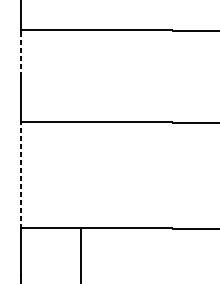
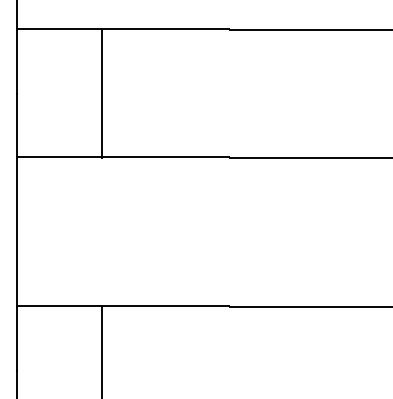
line: (20, 54) -> (16, 62), dashed -> solid
line: (81, 77) -> (101, 94), added
line: (20, 175) -> (16, 232), dashed -> solid

